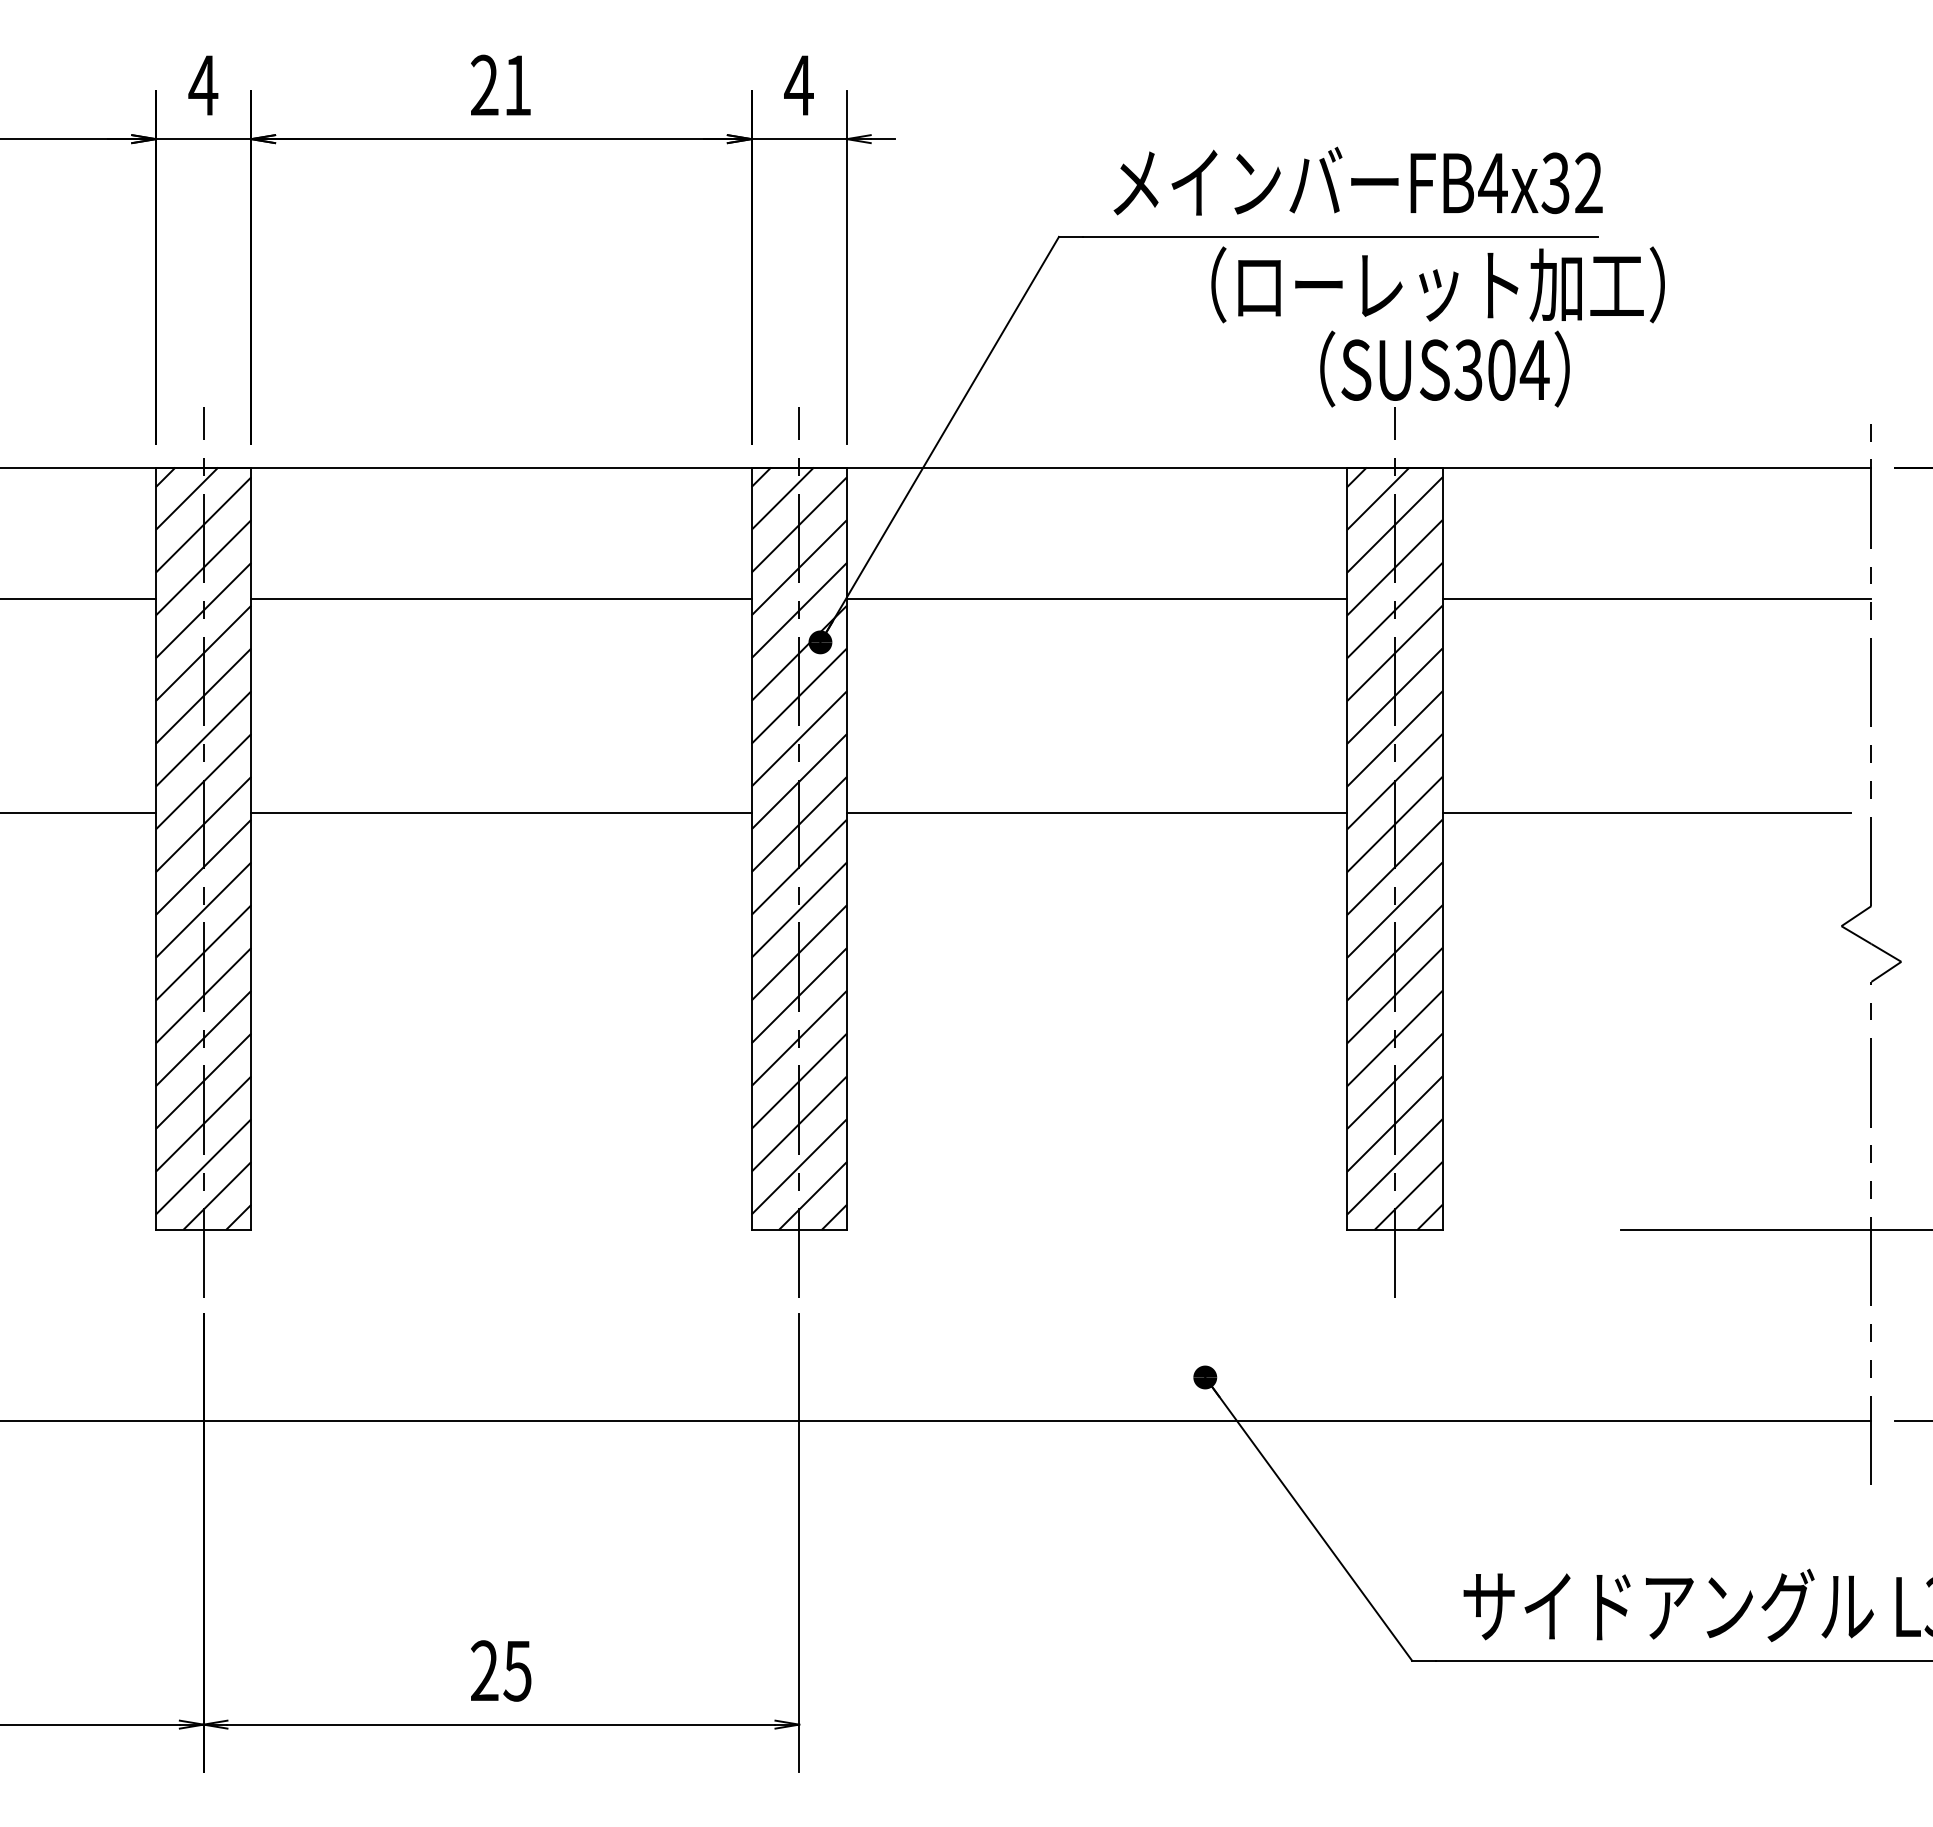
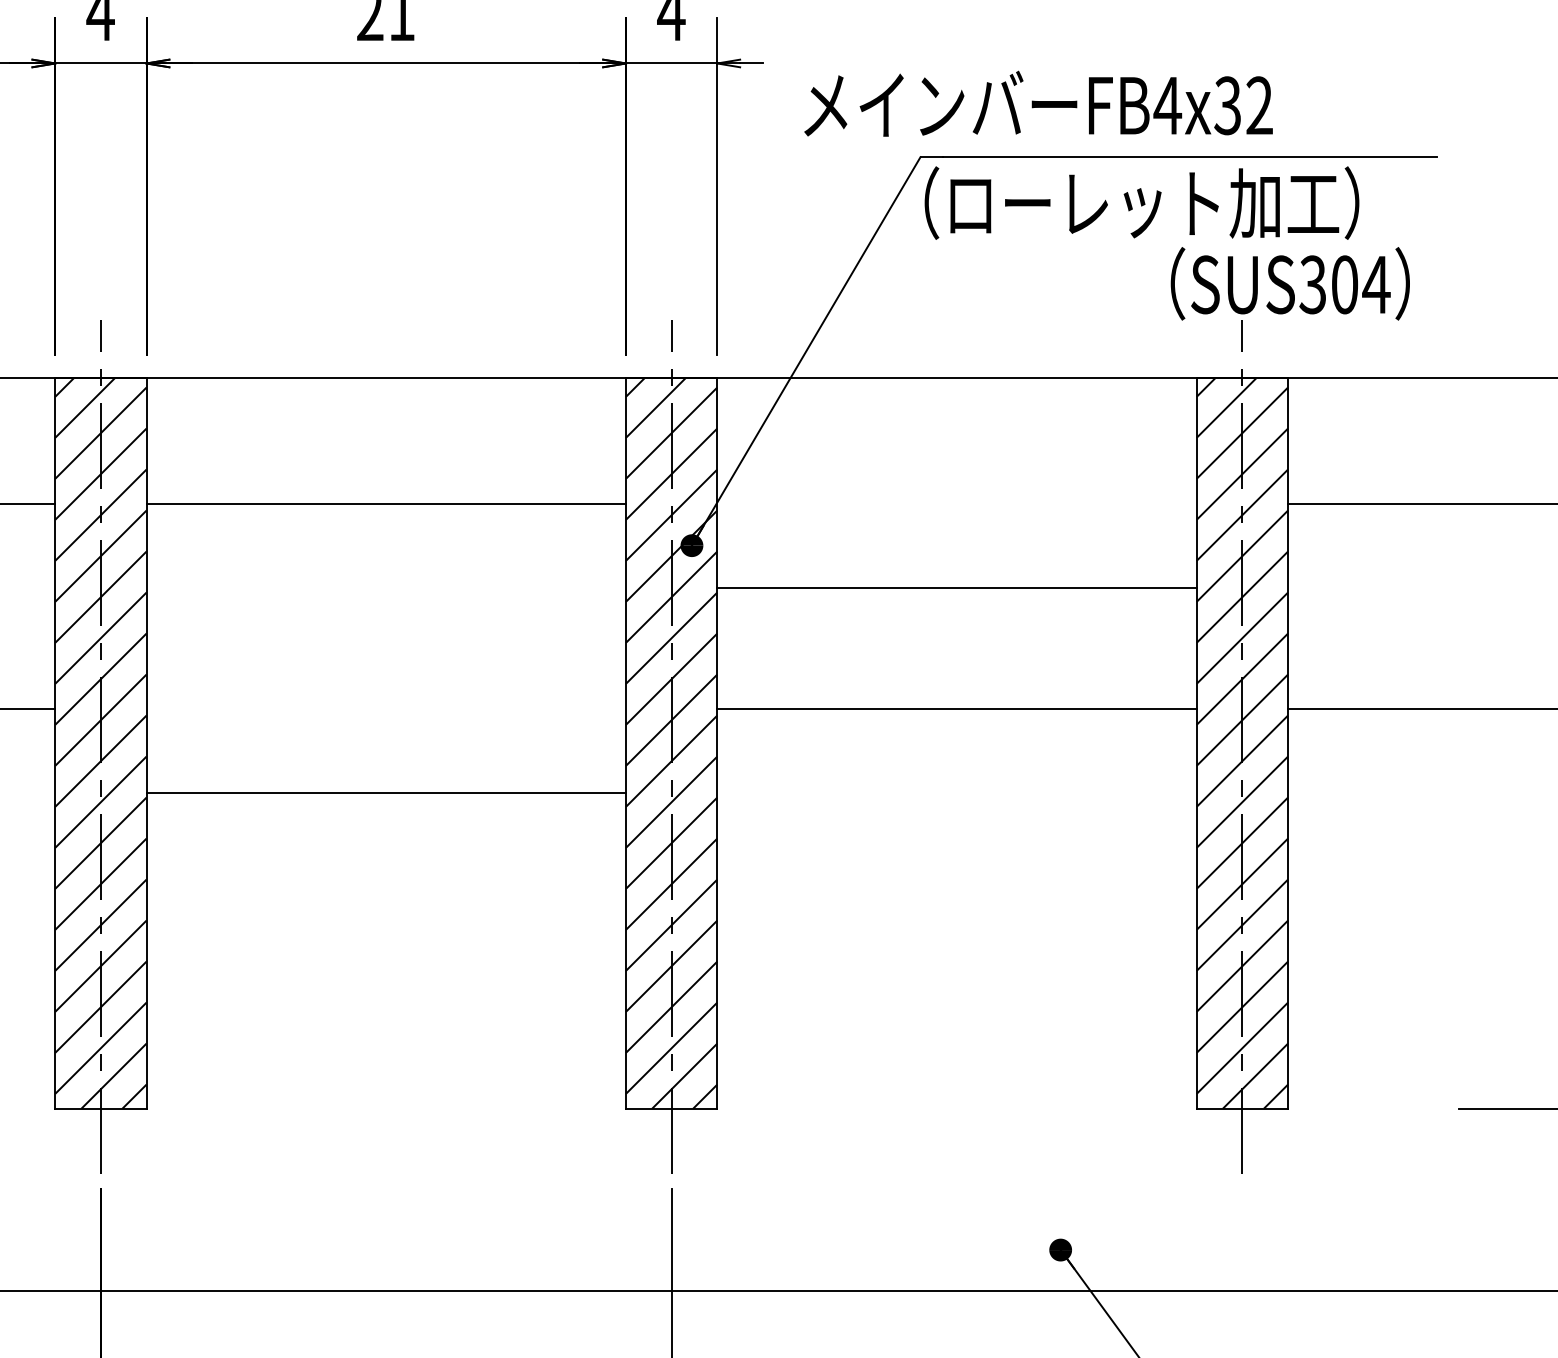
text: (1357, 180) -> (1037, 103), moved
text: (1437, 284) -> (1141, 202), moved
line: (1096, 598) -> (956, 587), moved
line: (501, 812) -> (386, 792), moved

